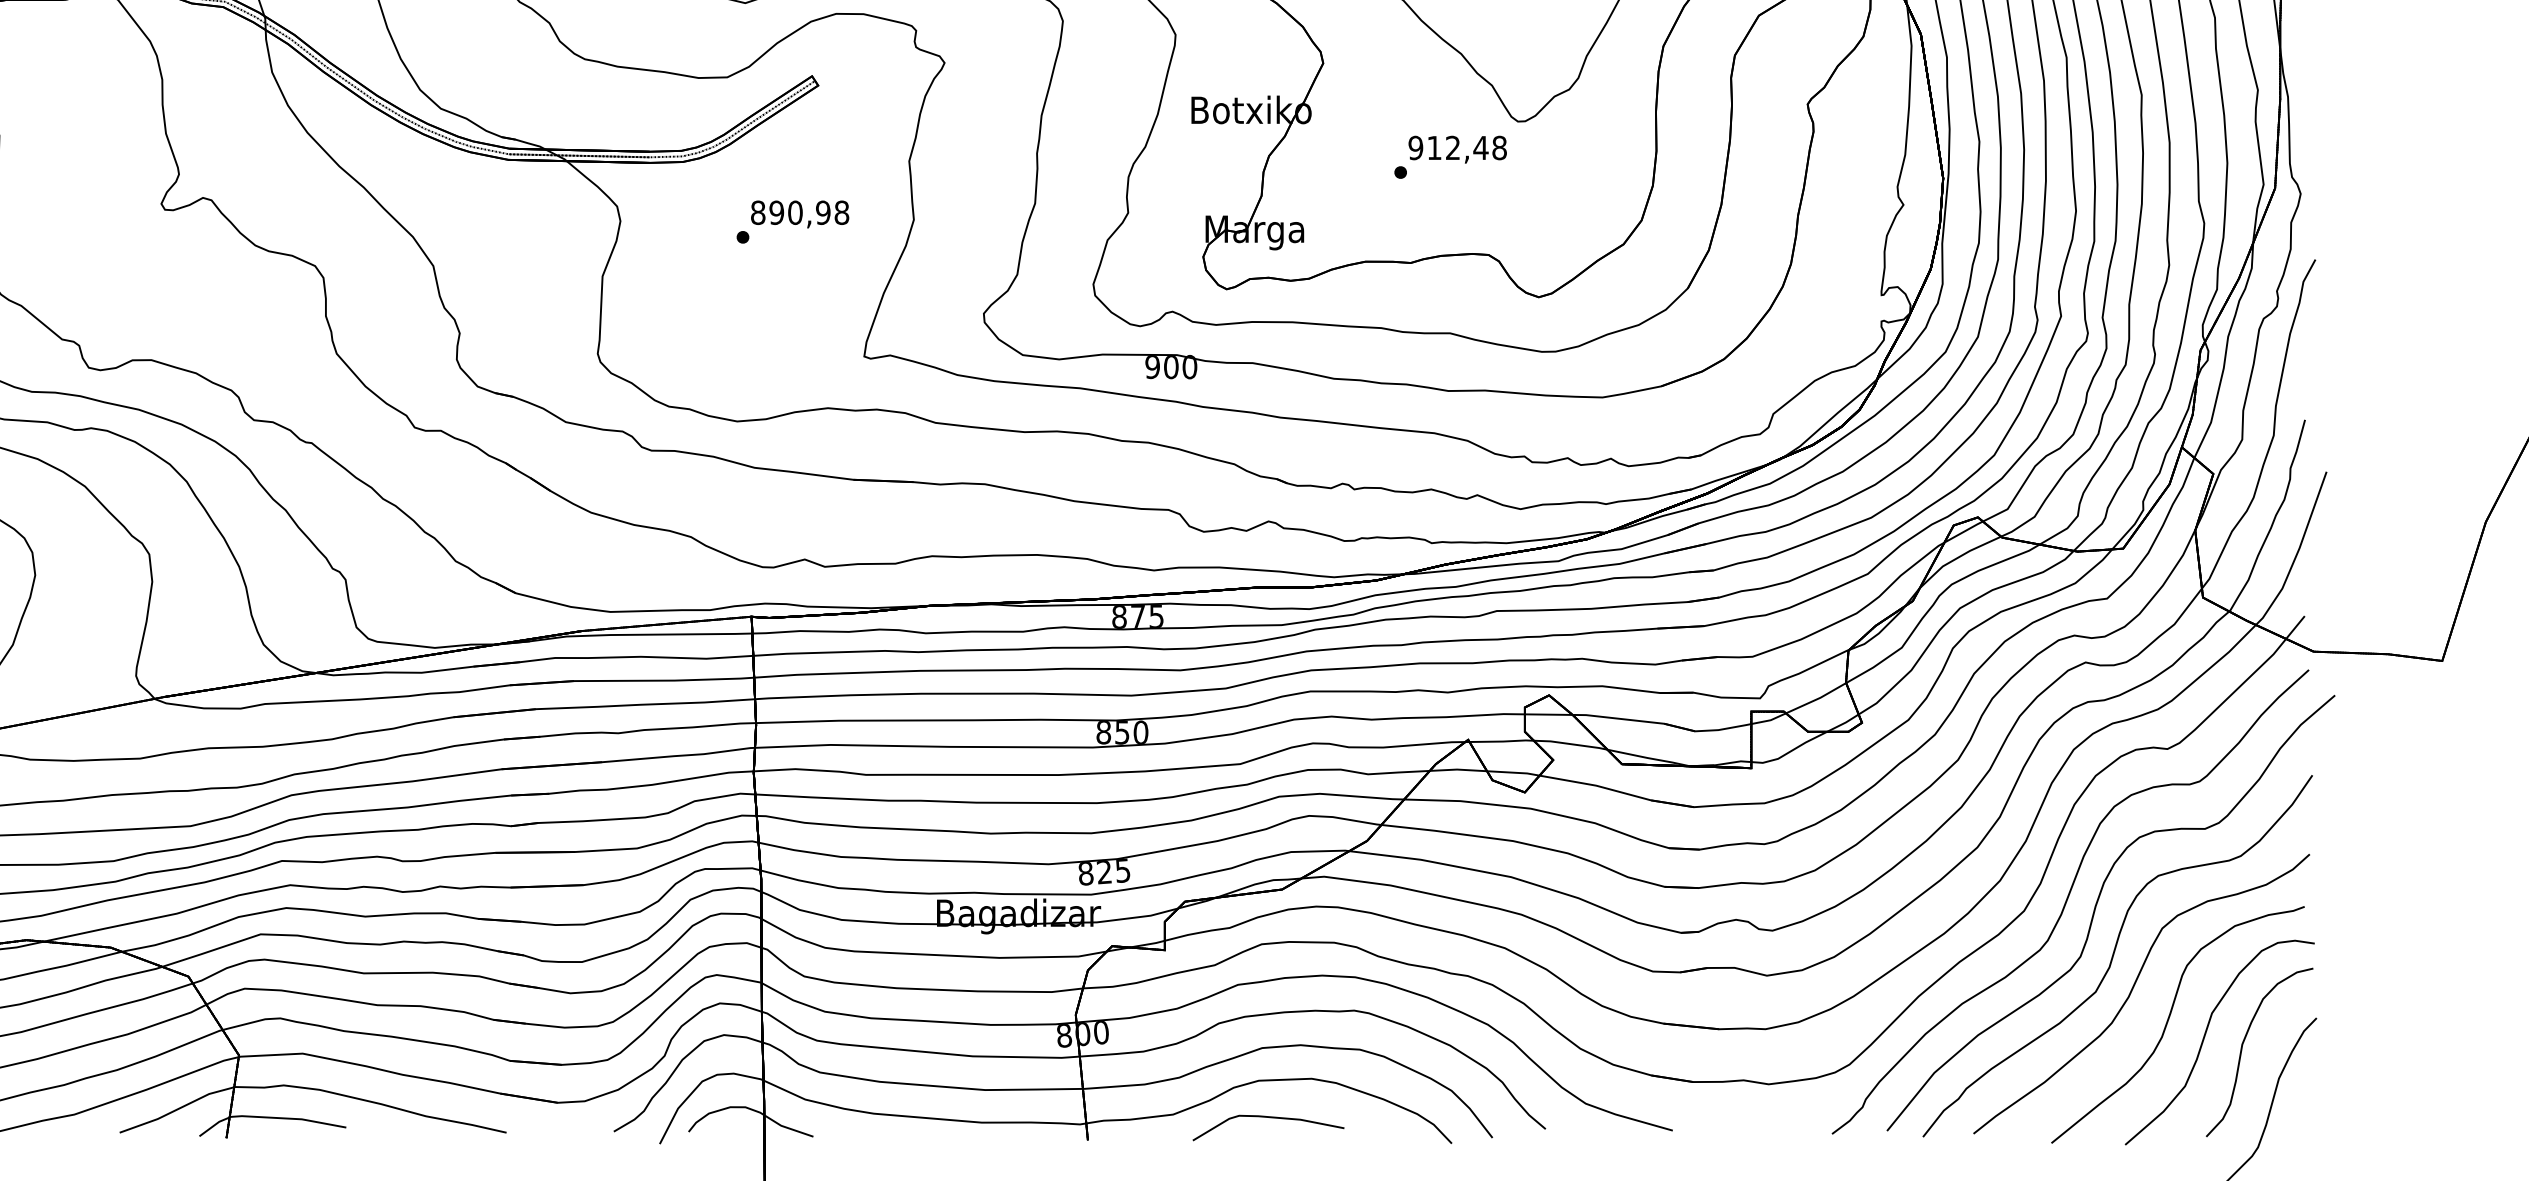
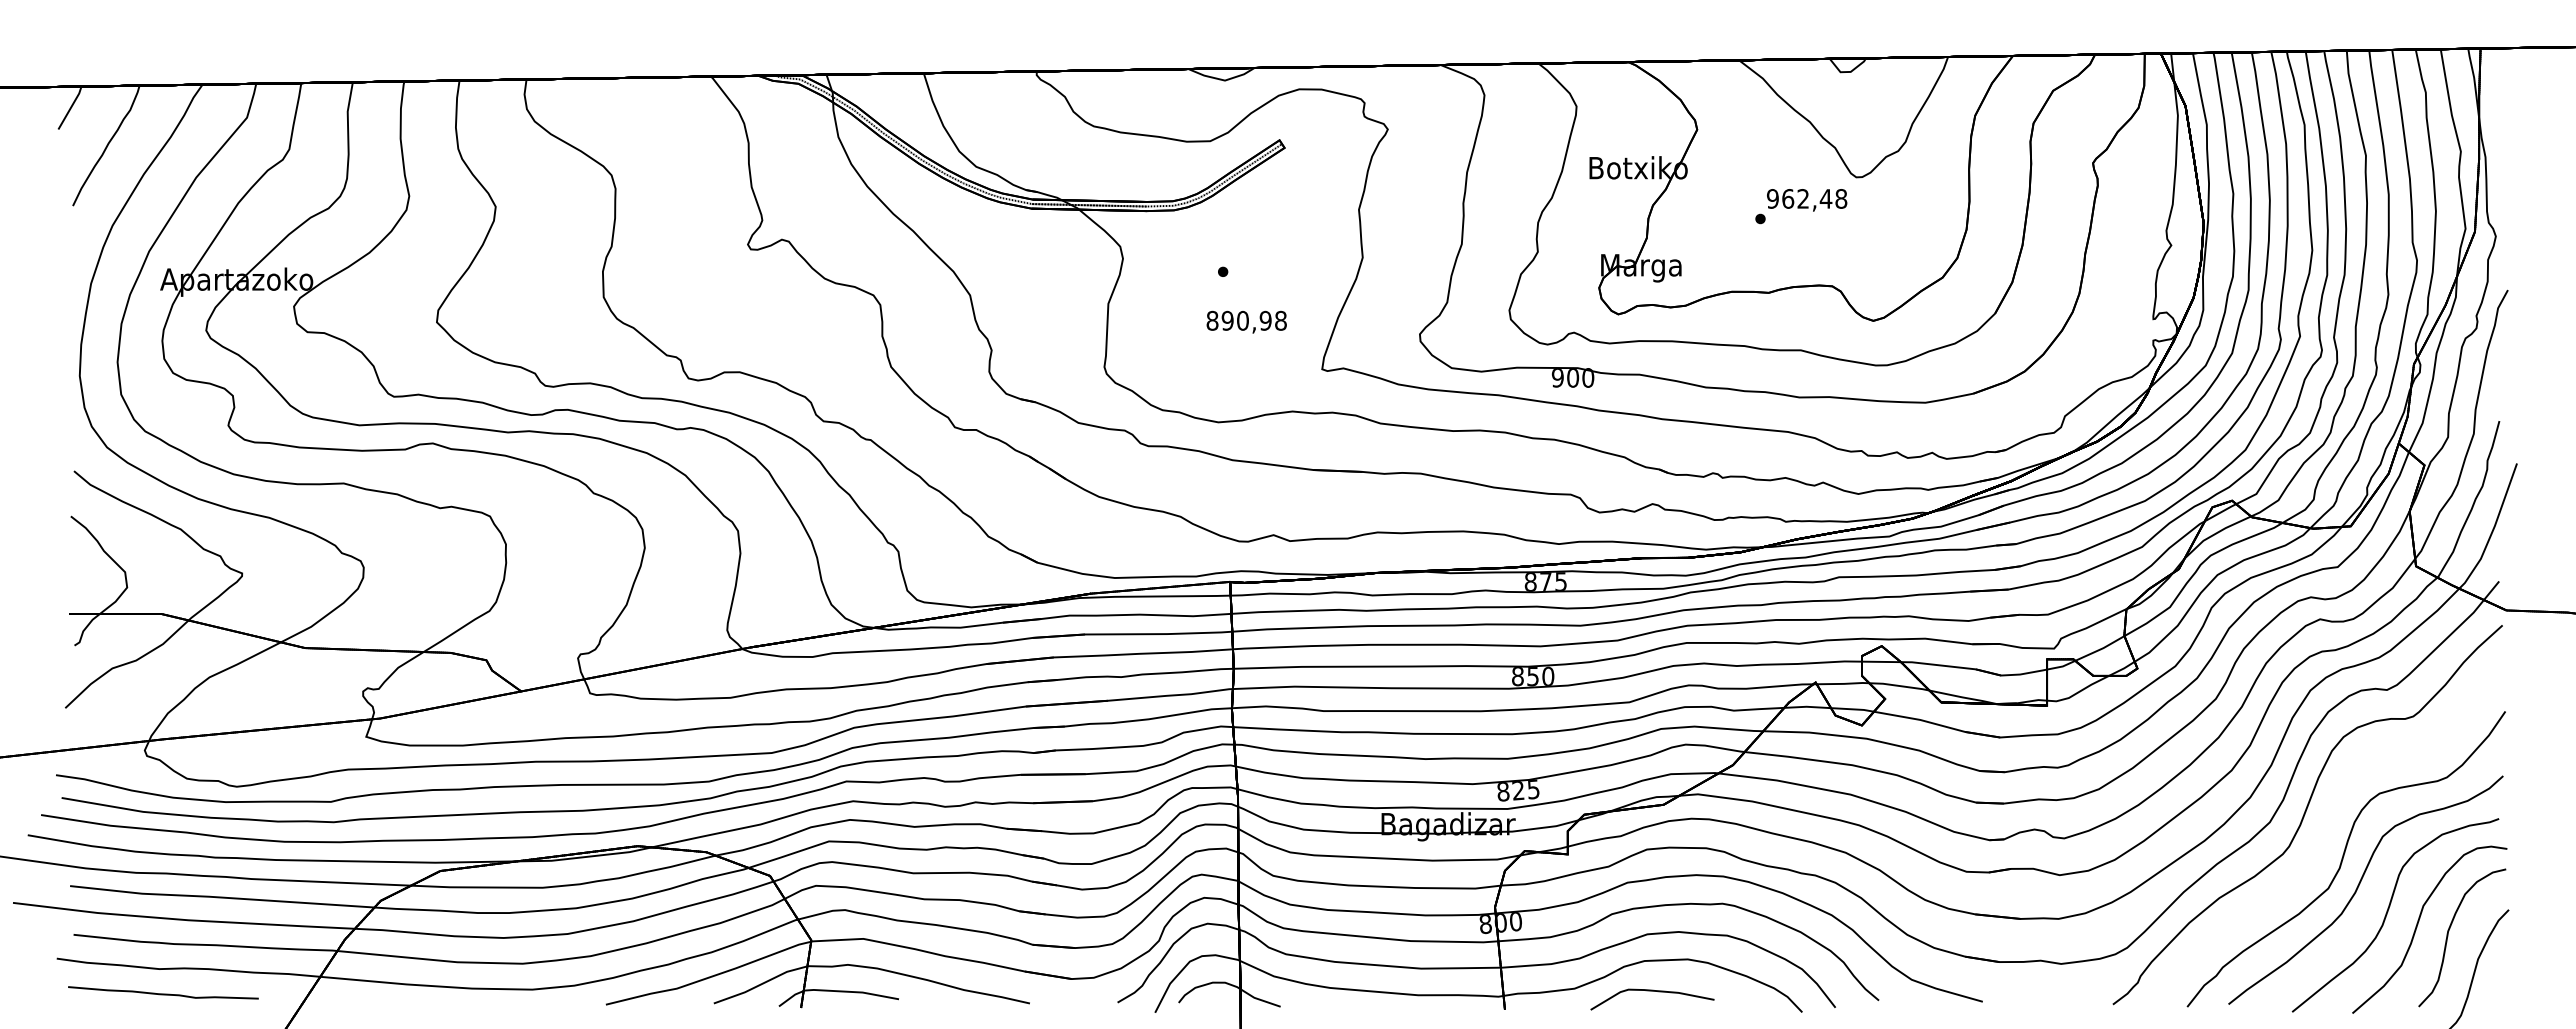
text: (1434, 147) -> (1788, 198), 912,48 -> 962,48
text: (799, 213) -> (1246, 321), moved
part: (2095, 911) -> (2328, 822), removed

